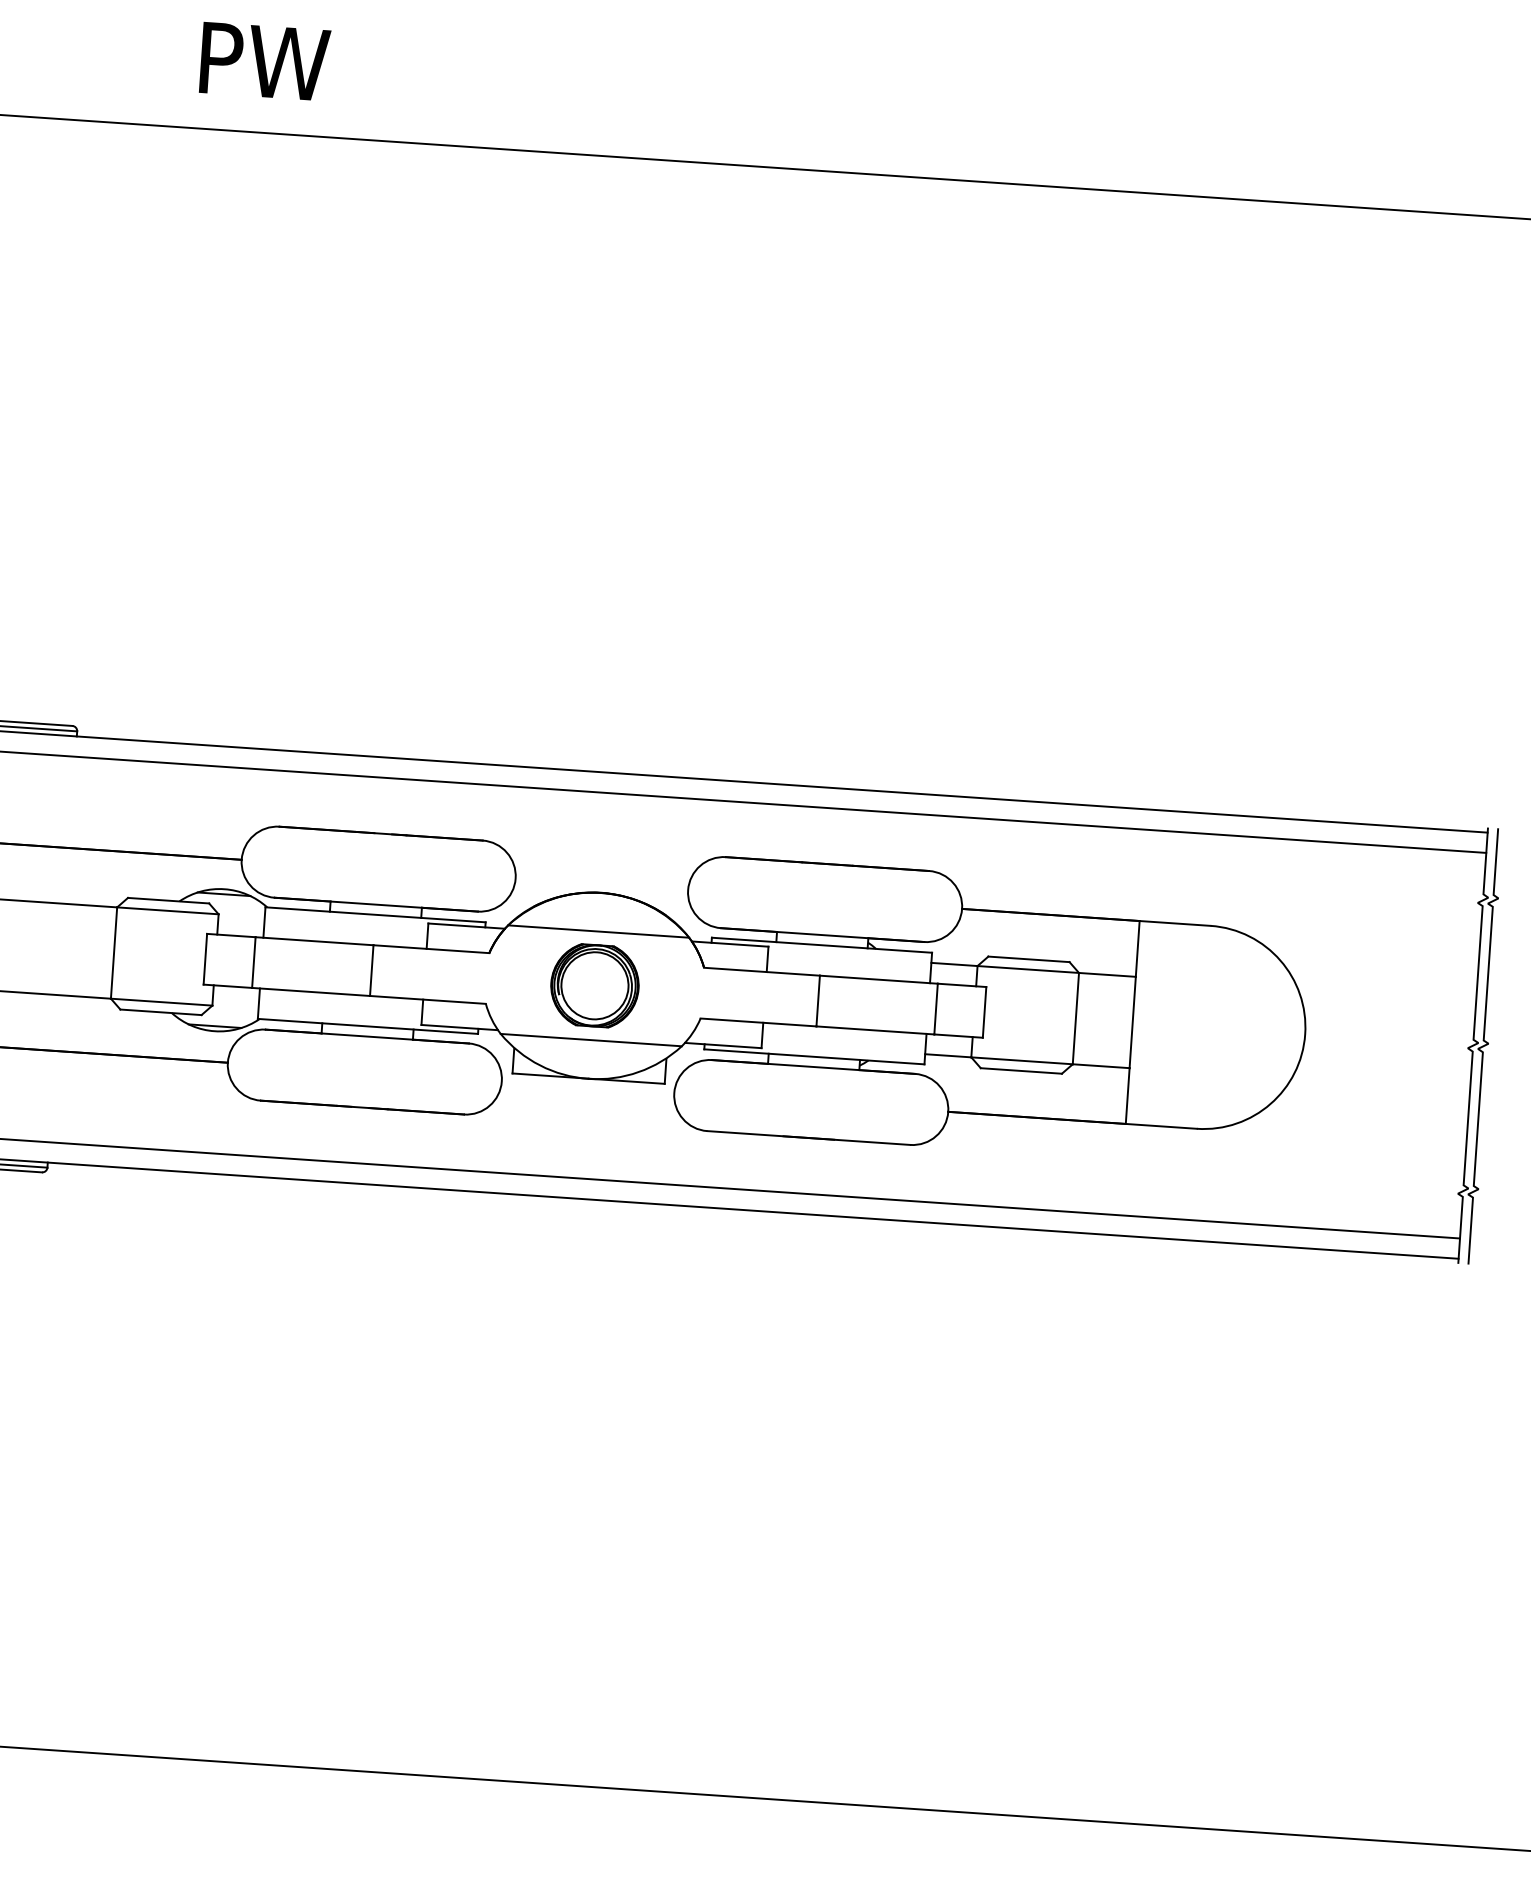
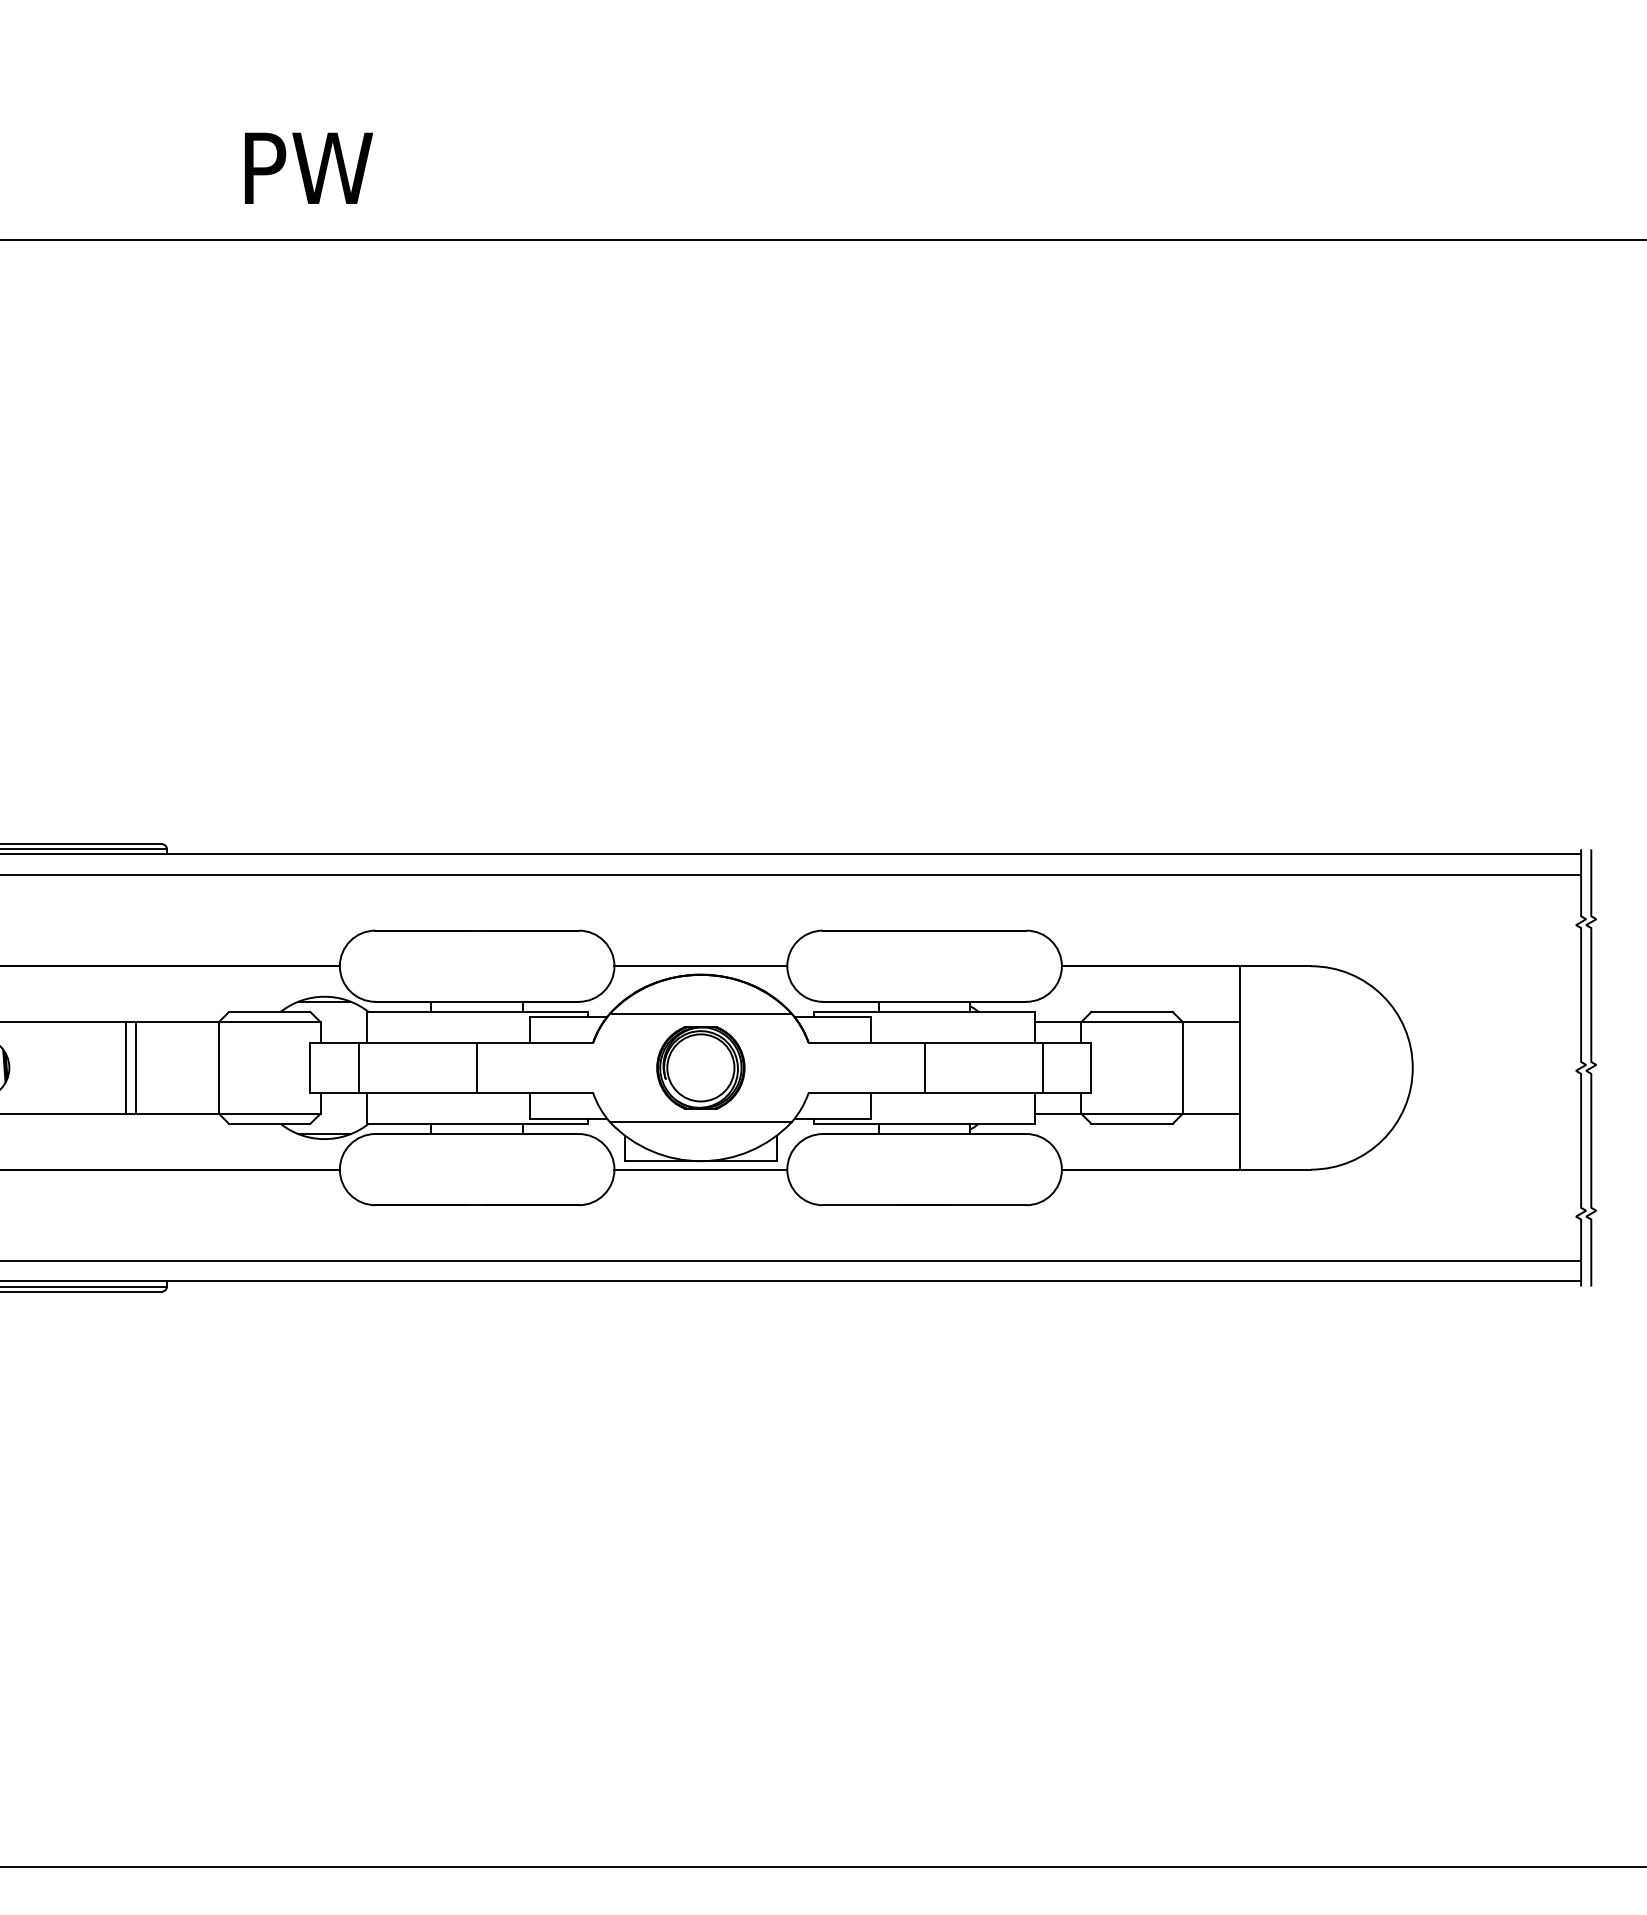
line: (601, 884) -> (700, 966), added
line: (21, 946) -> (126, 1067), added
line: (31, 947) -> (136, 1067), added
line: (587, 1087) -> (700, 1169), added

